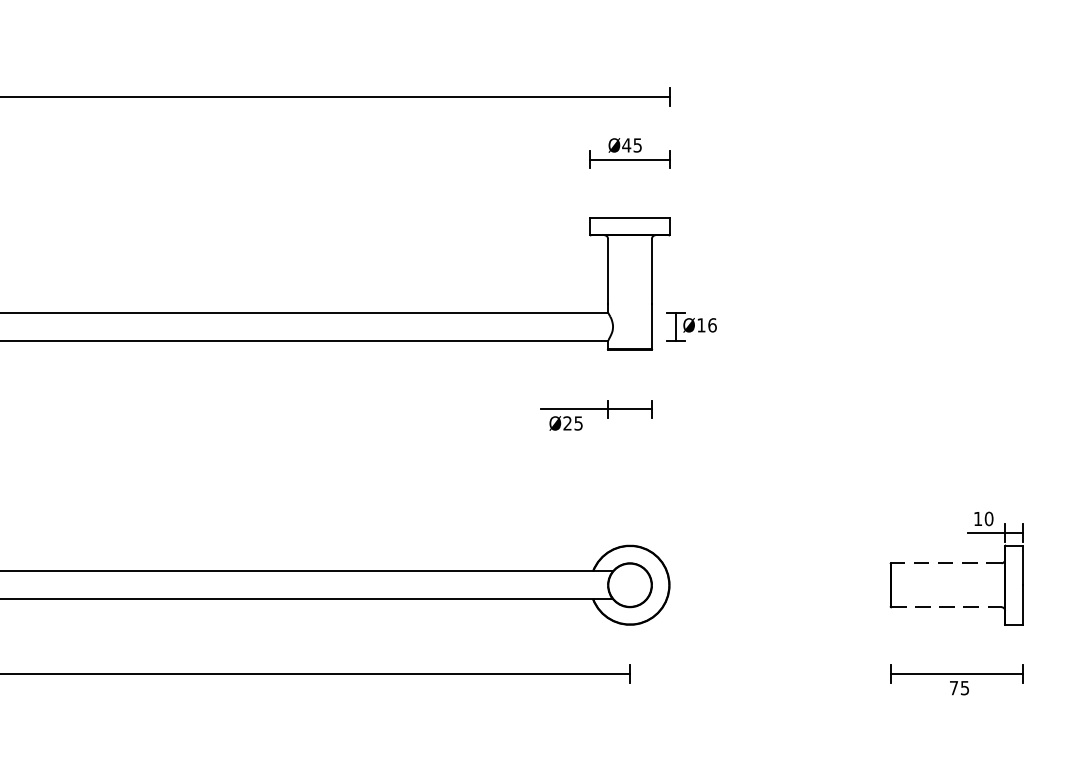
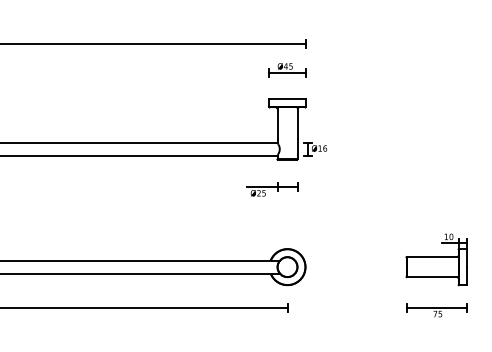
line: (945, 564) -> (431, 257), dashed -> solid
line: (947, 607) -> (432, 277), dashed -> solid

